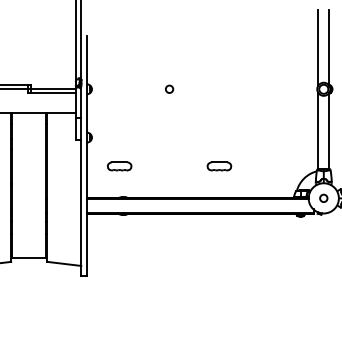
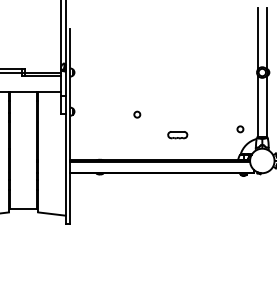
circle: (169, 88) -> (137, 114), moved
part: (119, 166) -> (96, 135), removed
circle: (323, 197) -> (240, 128), moved

